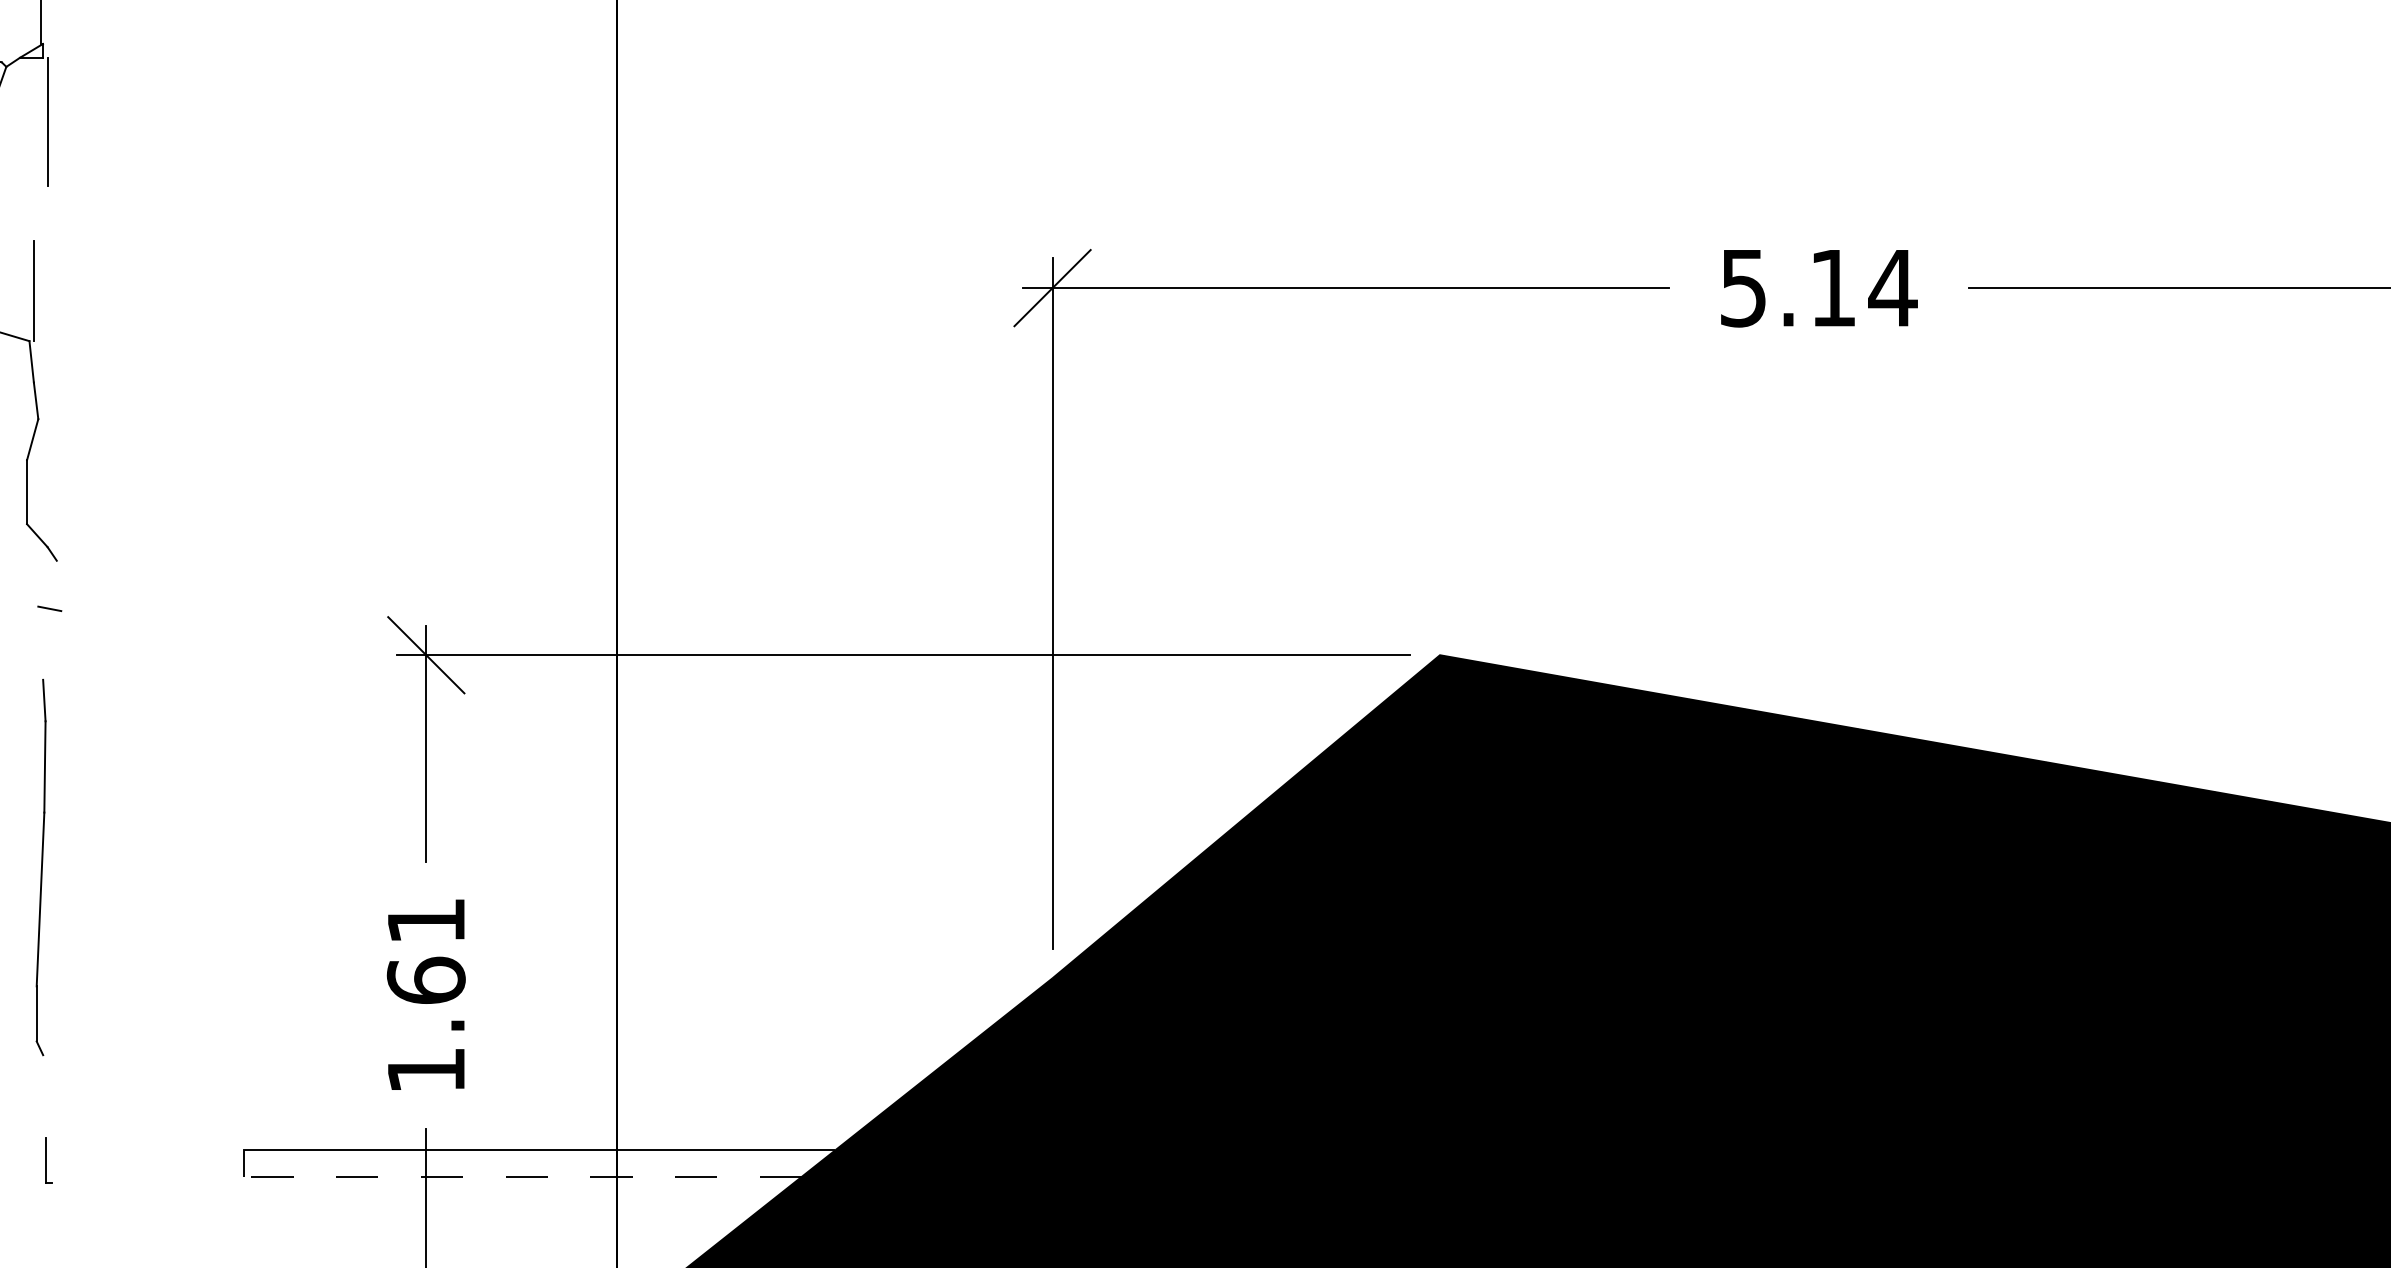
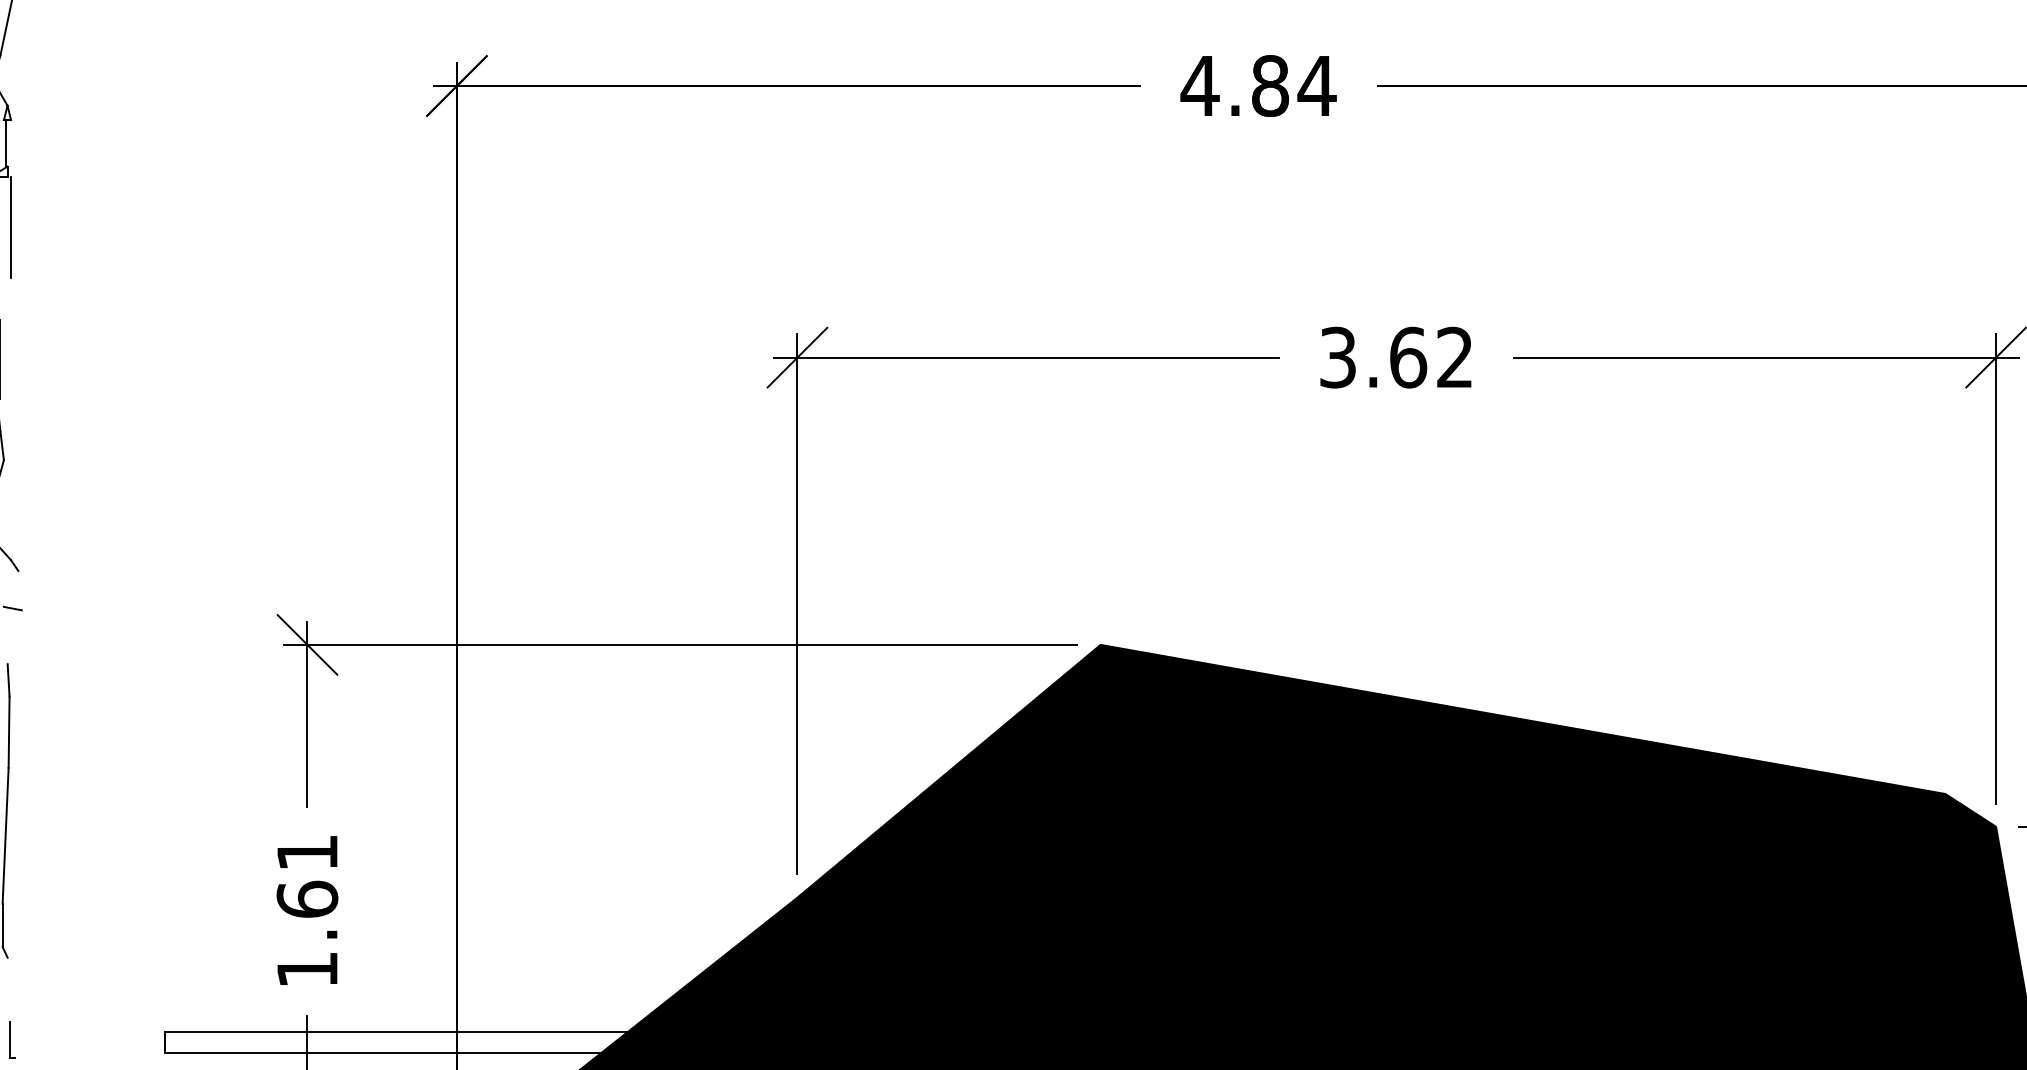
text: (1819, 287) -> (1397, 357), 5.14 -> 3.62
line: (508, 1177) -> (371, 1053), dashed -> solid

